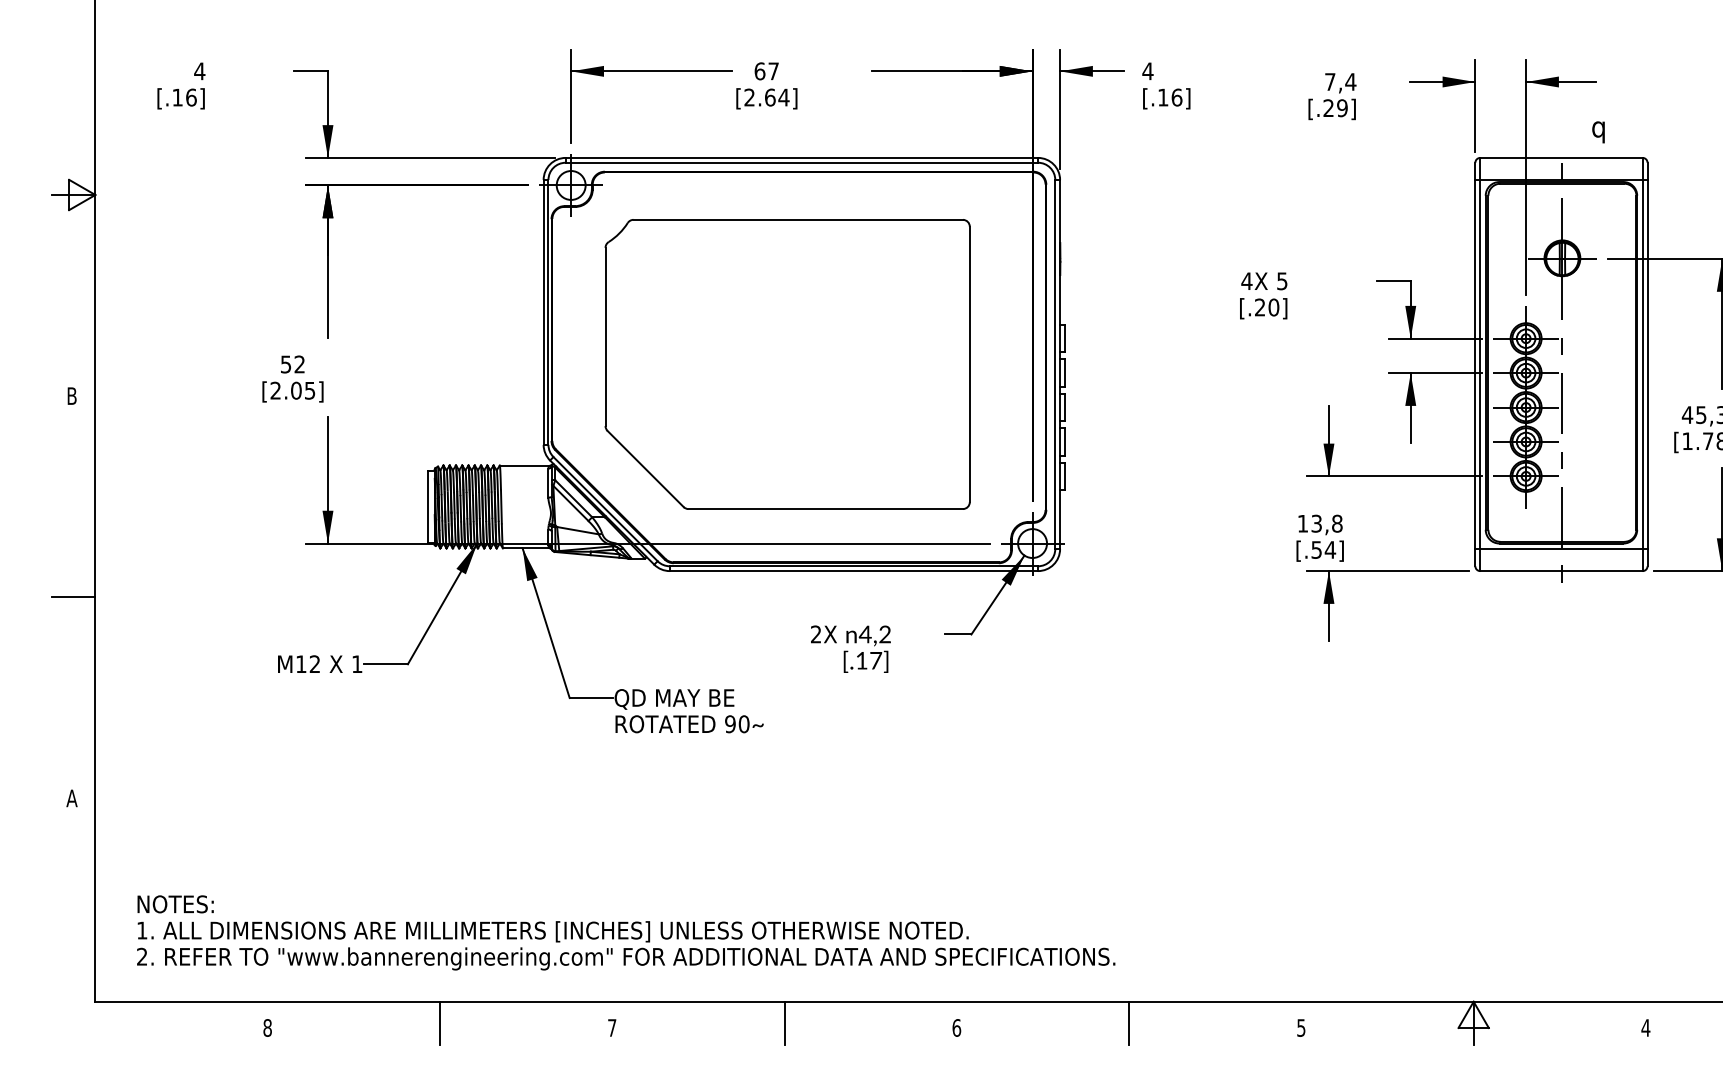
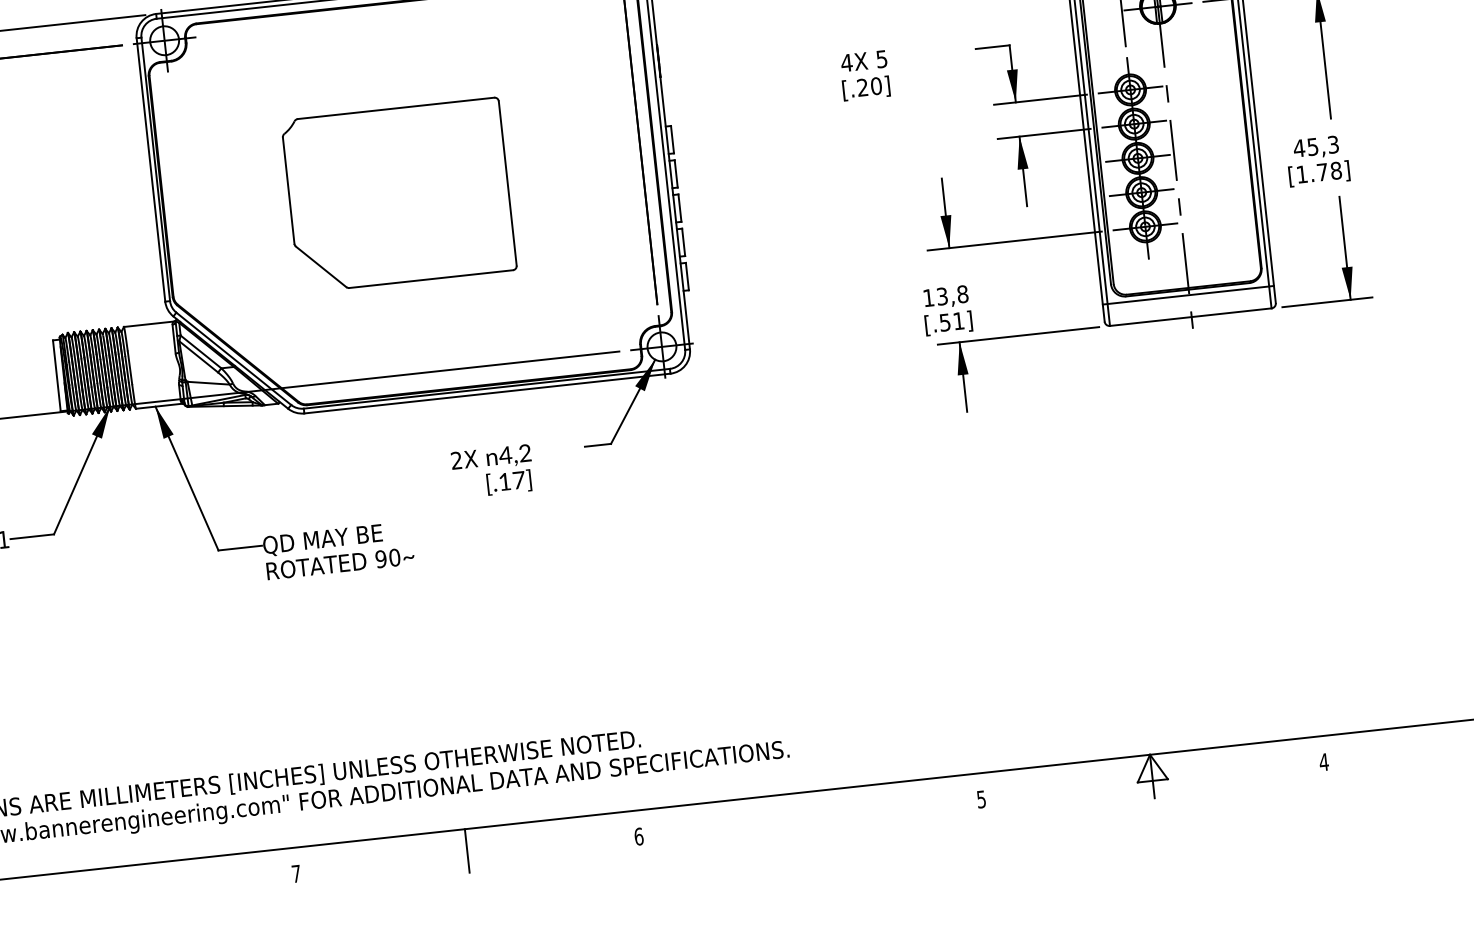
part: (787, 364) -> (399, 195), size x0.6
text: (1330, 549) -> (958, 320), [.54] -> [.51]
line: (439, 1023) -> (124, 888), removed
line: (1129, 1023) -> (810, 813), removed

